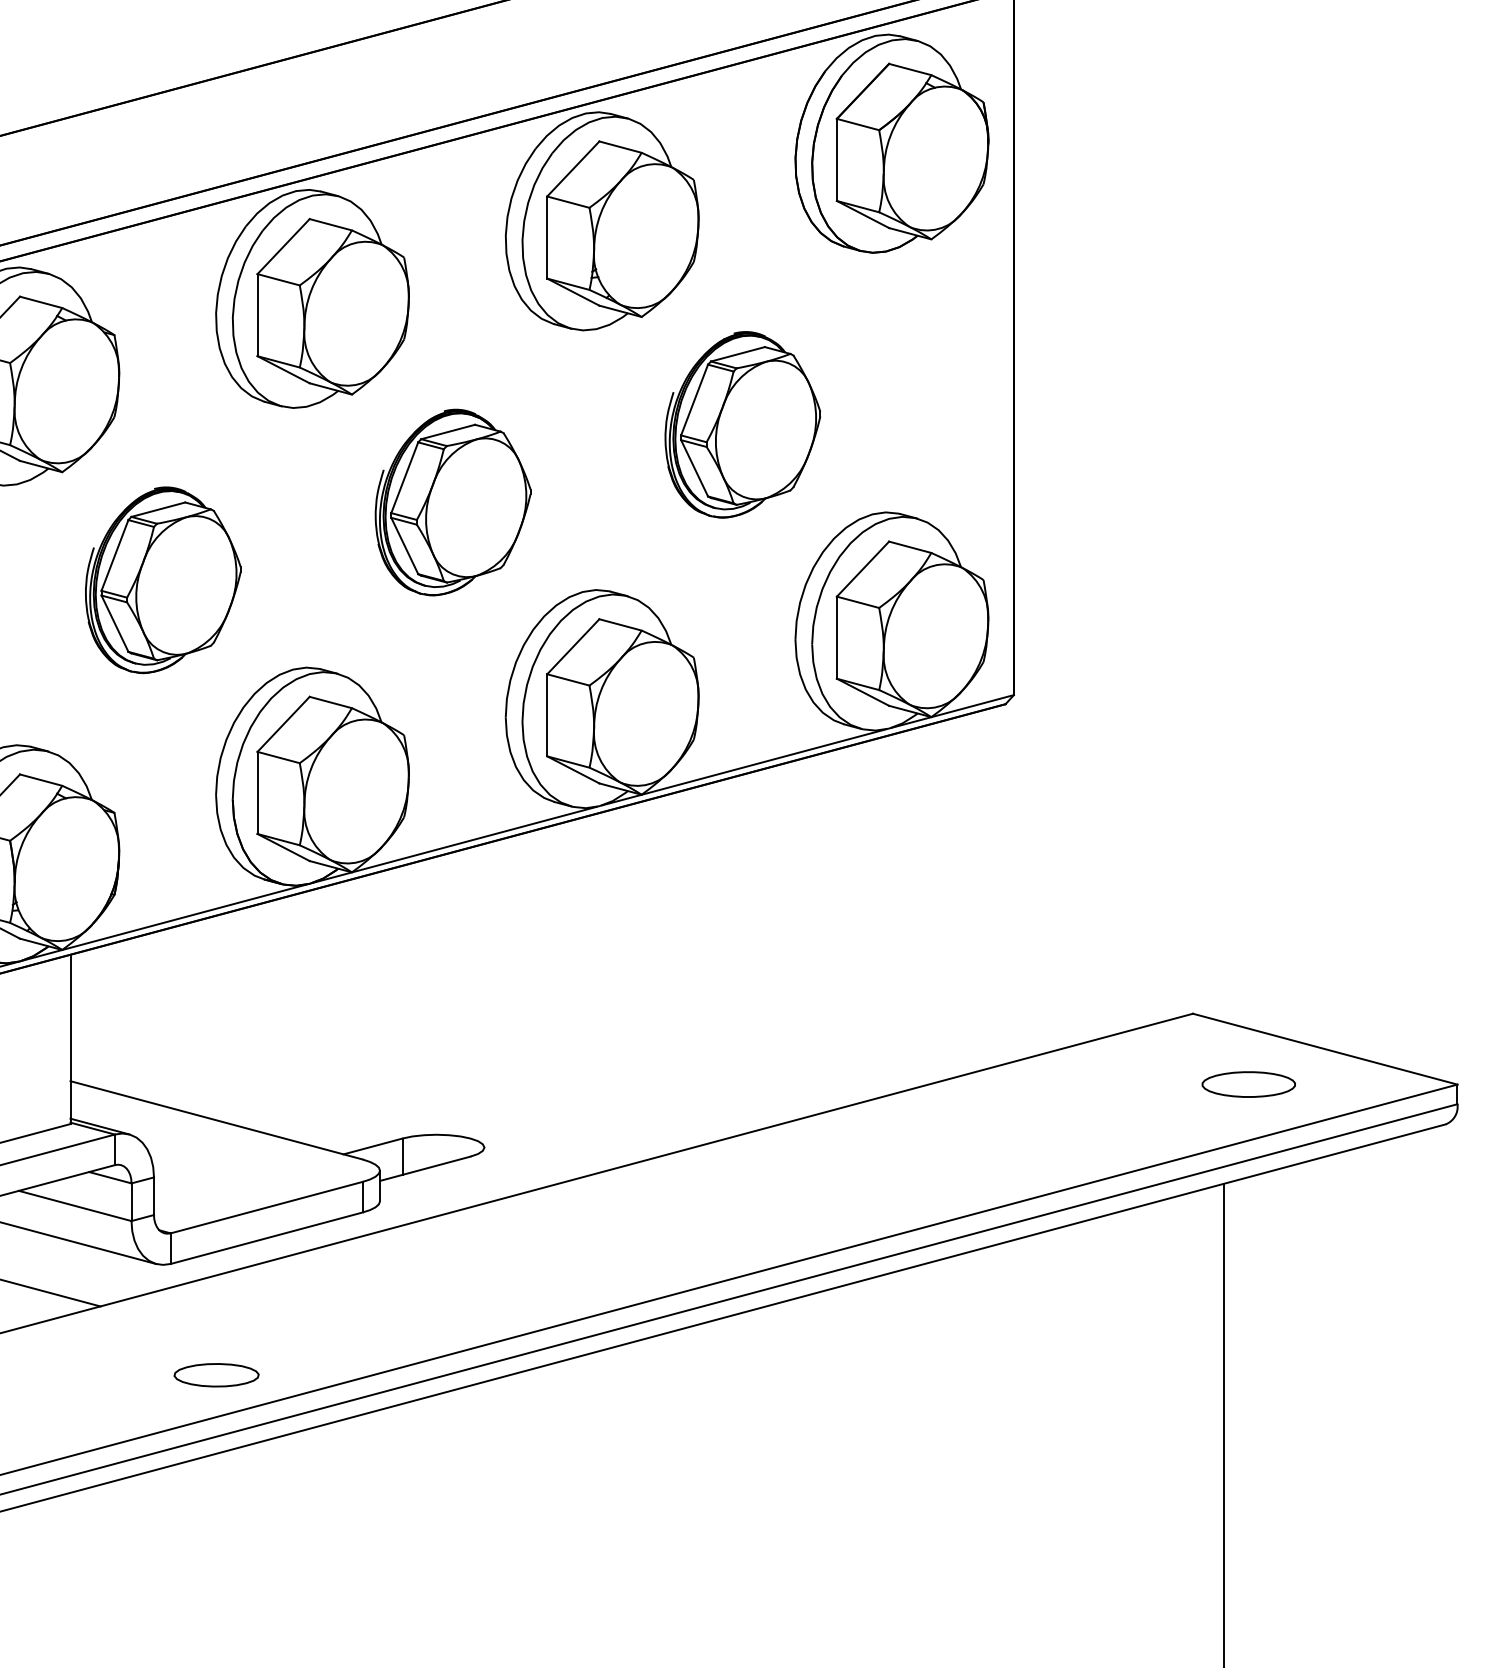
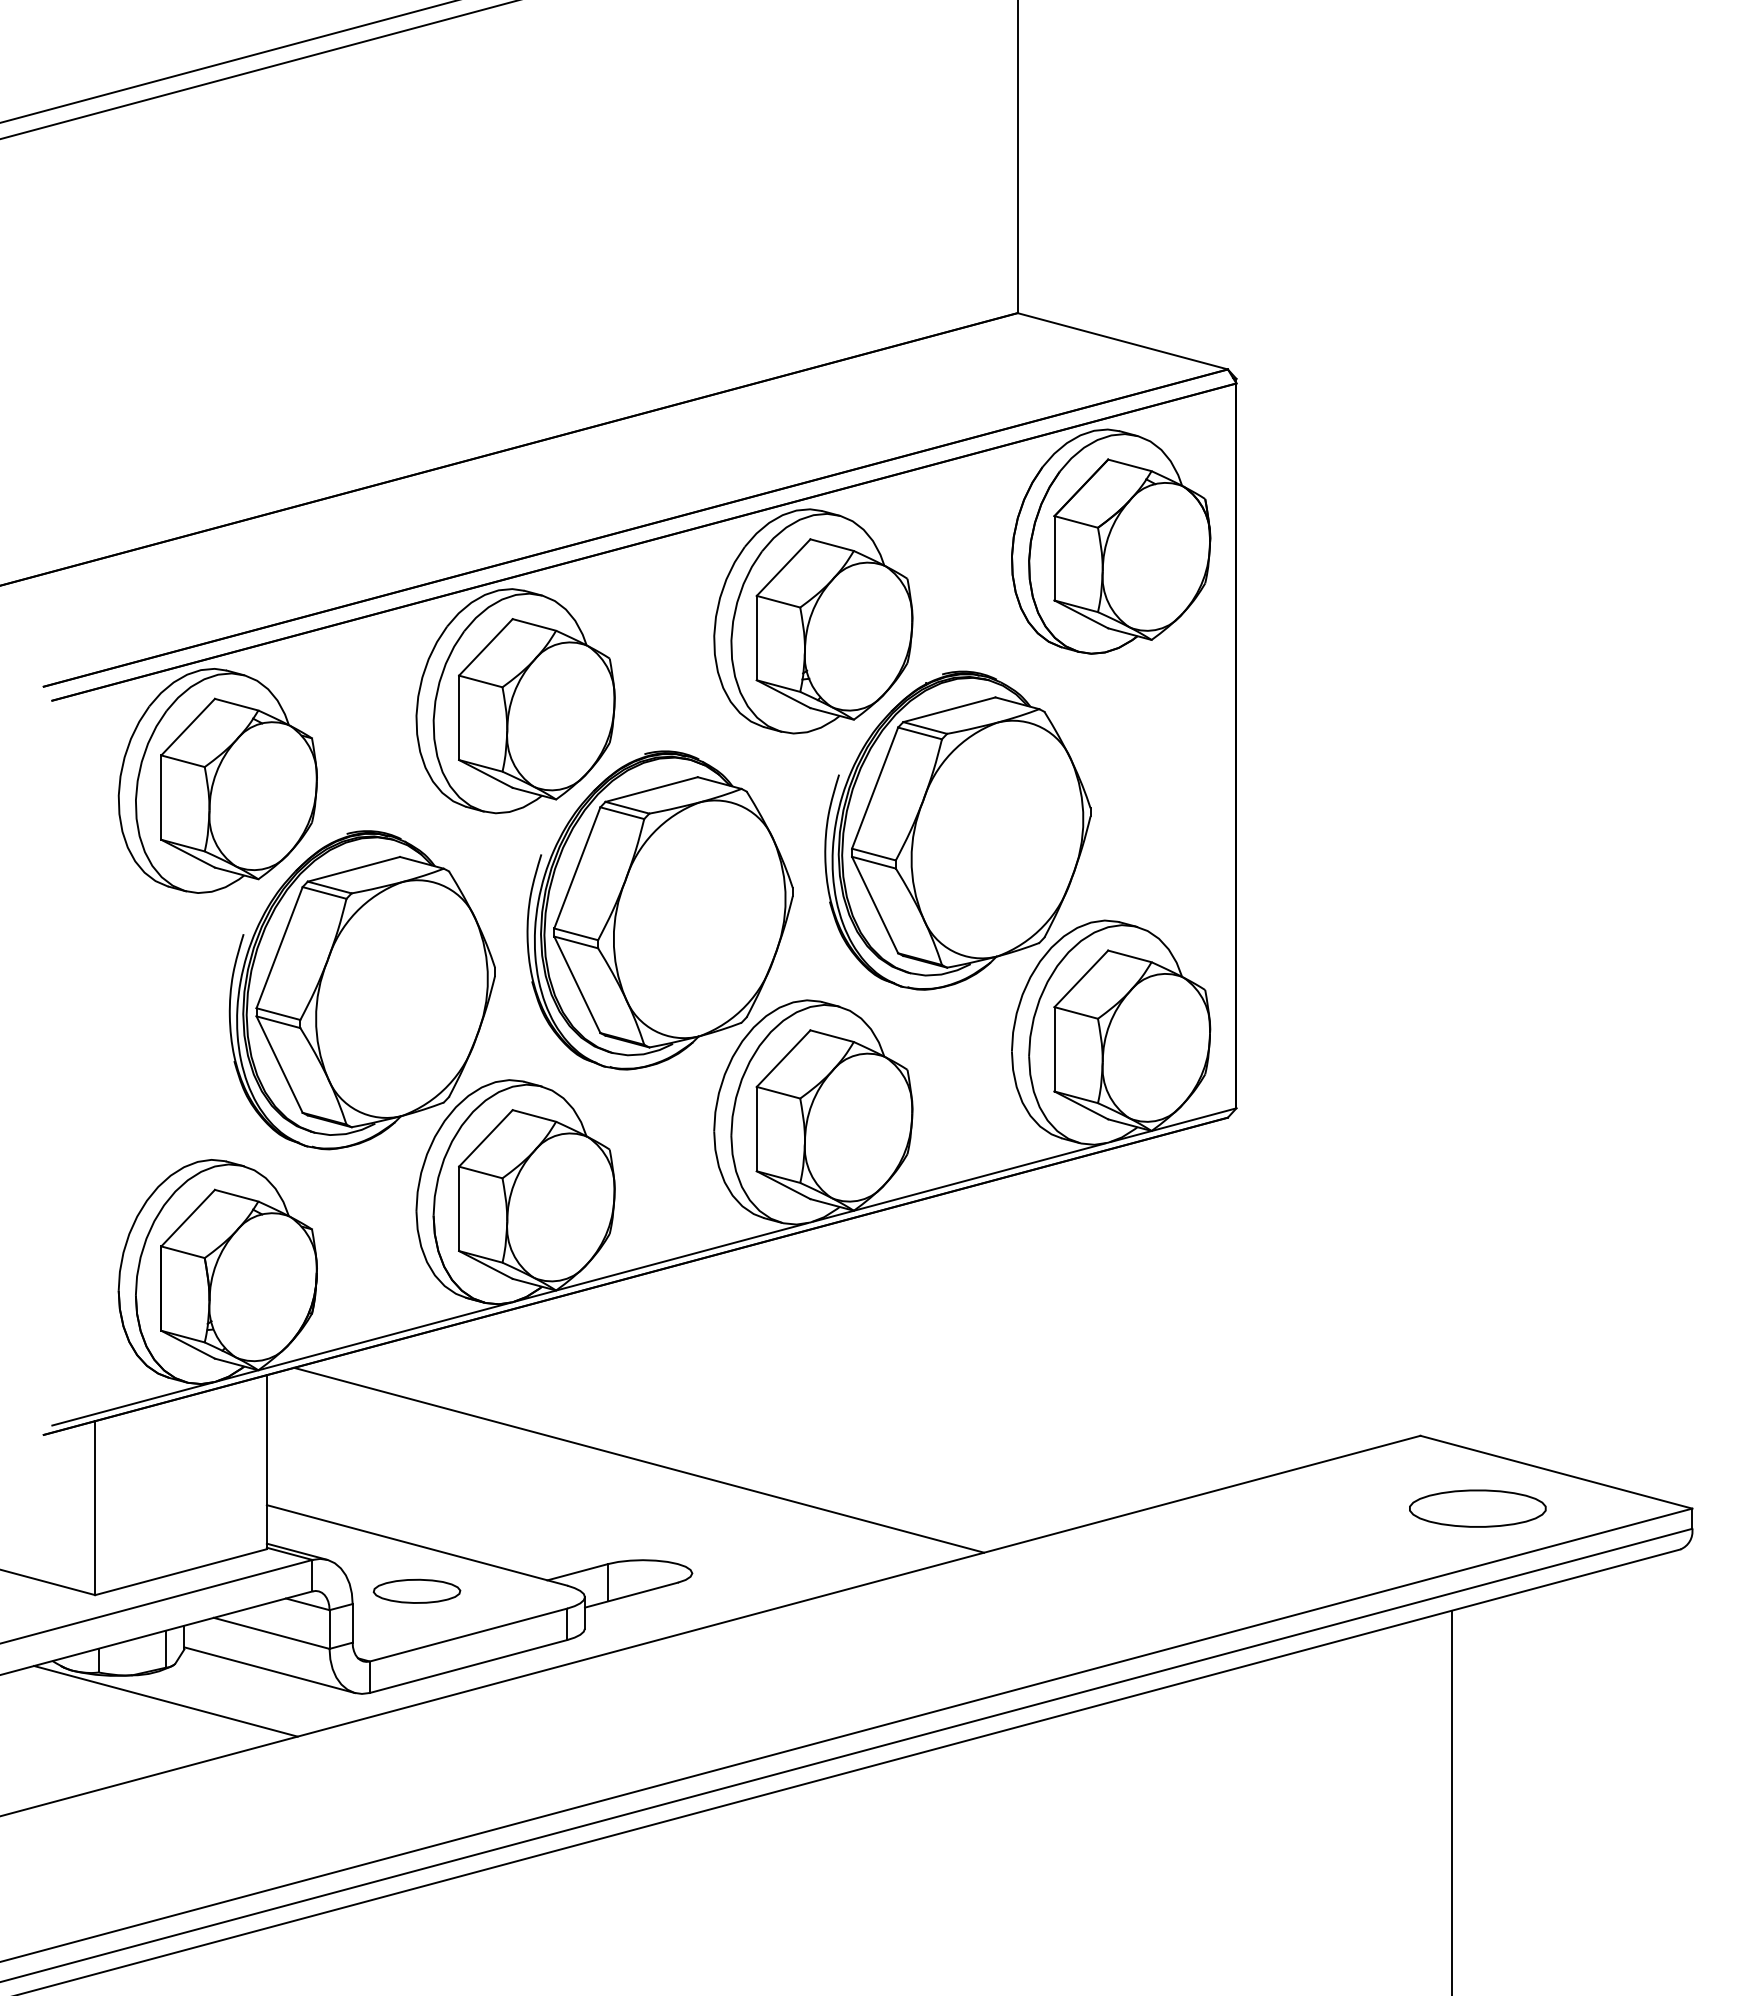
part: (742, 424) -> (957, 830), size x1.67
part: (452, 502) -> (659, 910), size x1.67
part: (162, 580) -> (361, 990), size x1.67
line: (433, 1036) -> (639, 1459), added
part: (1248, 1084) -> (1477, 1508), size x1.43
part: (216, 1374) -> (416, 1590), moved

